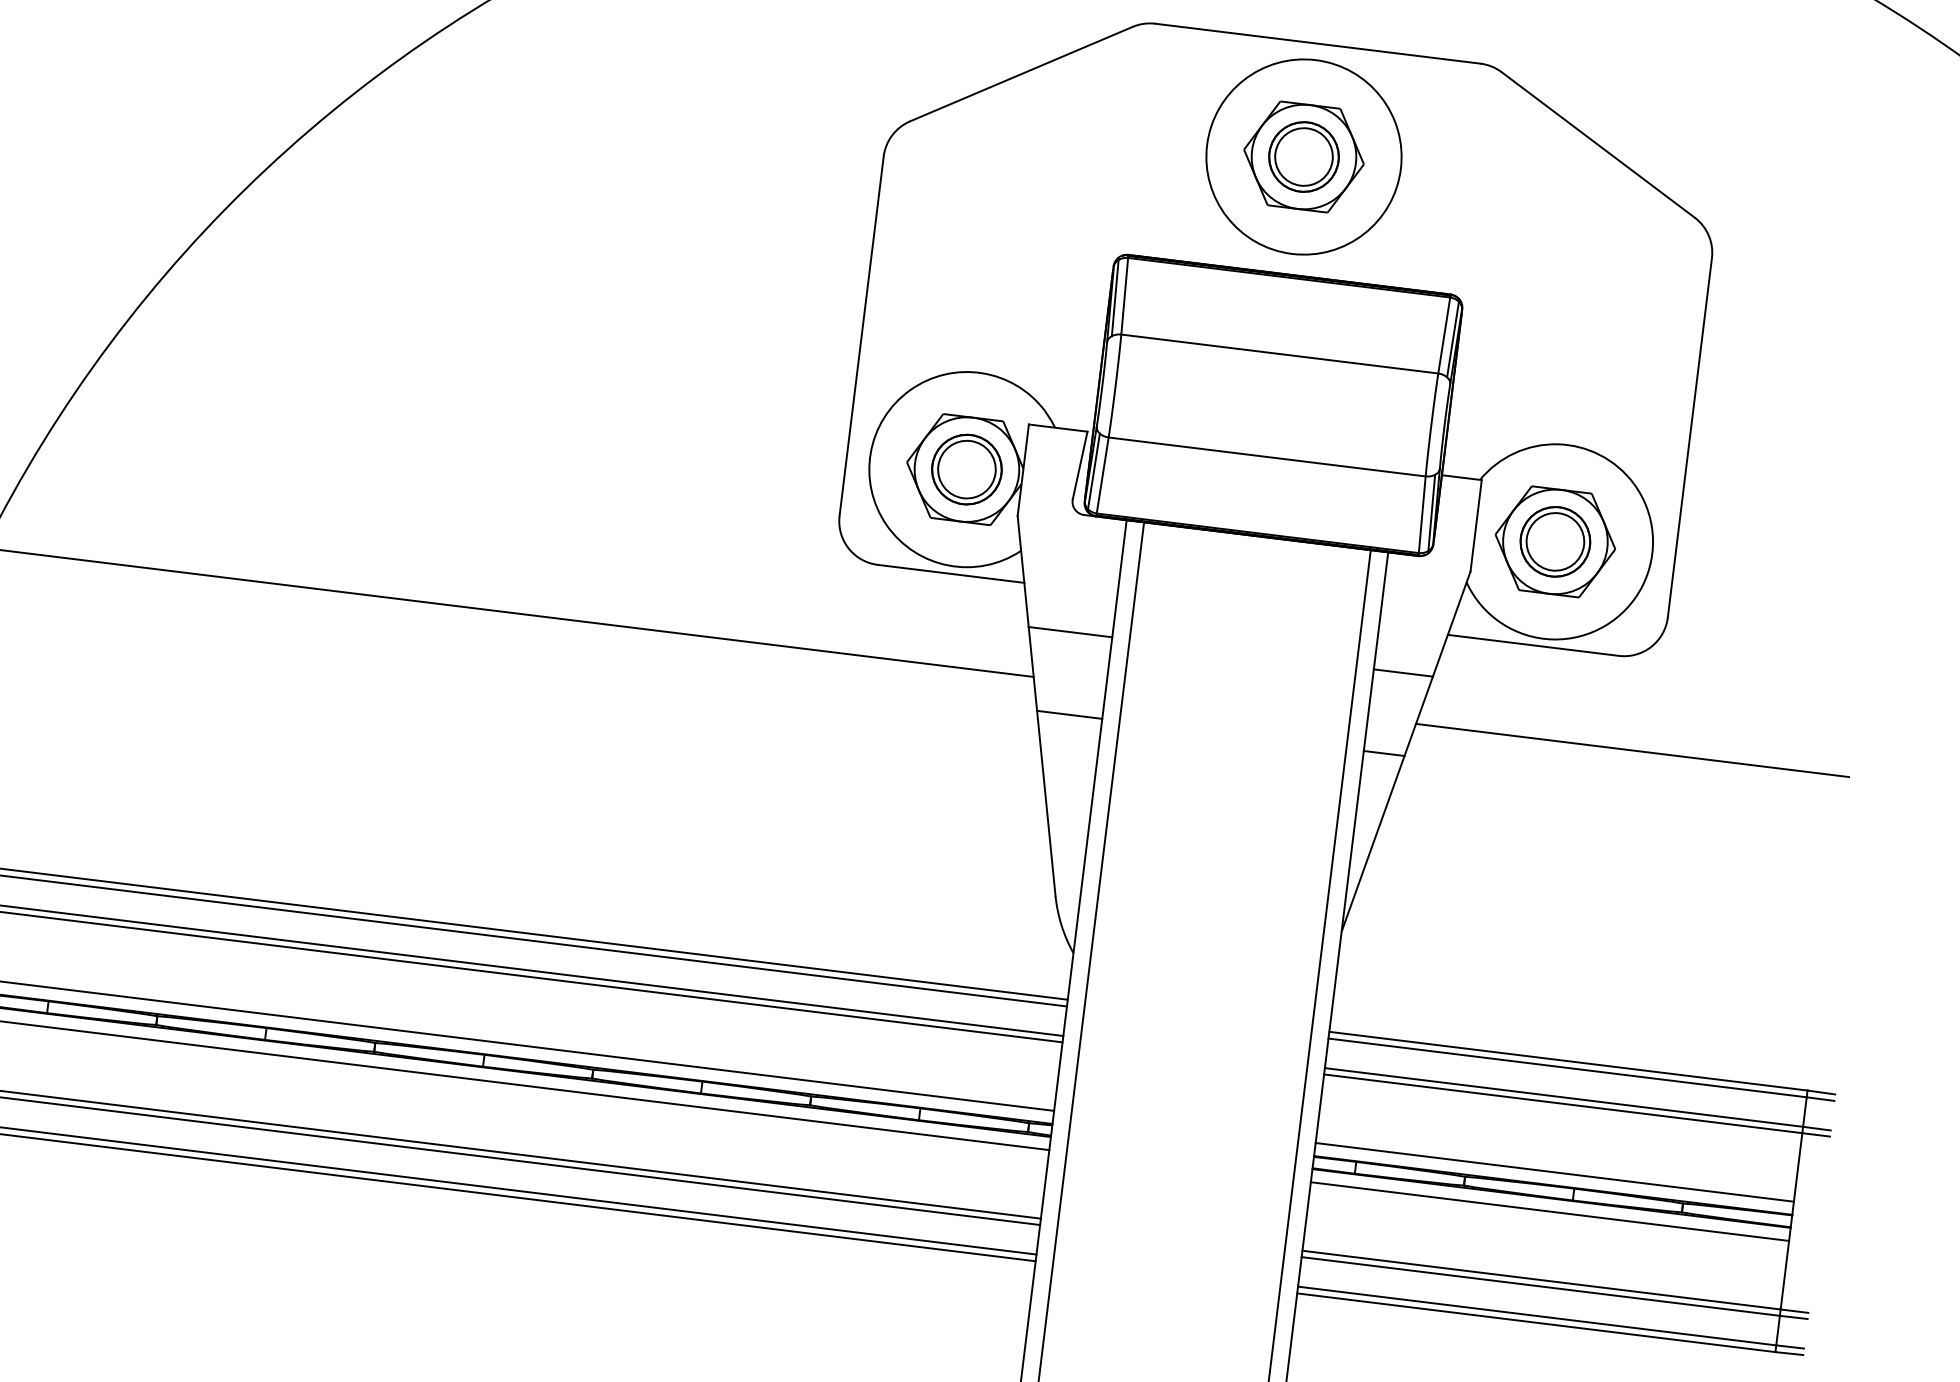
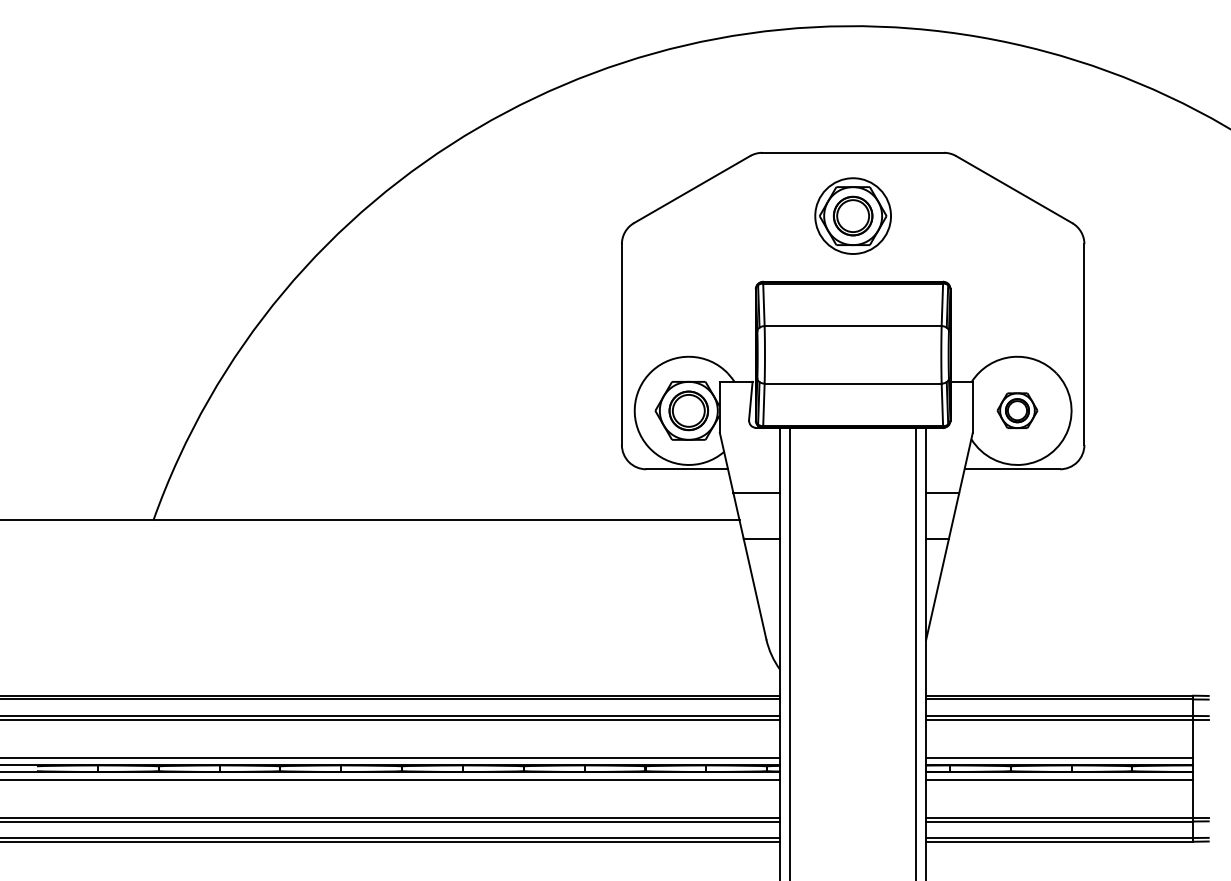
circle: (1304, 157) -> (853, 216), size x0.7
part: (1555, 541) -> (1017, 410), size x0.6
line: (1631, 750) -> (1073, 520), removed

